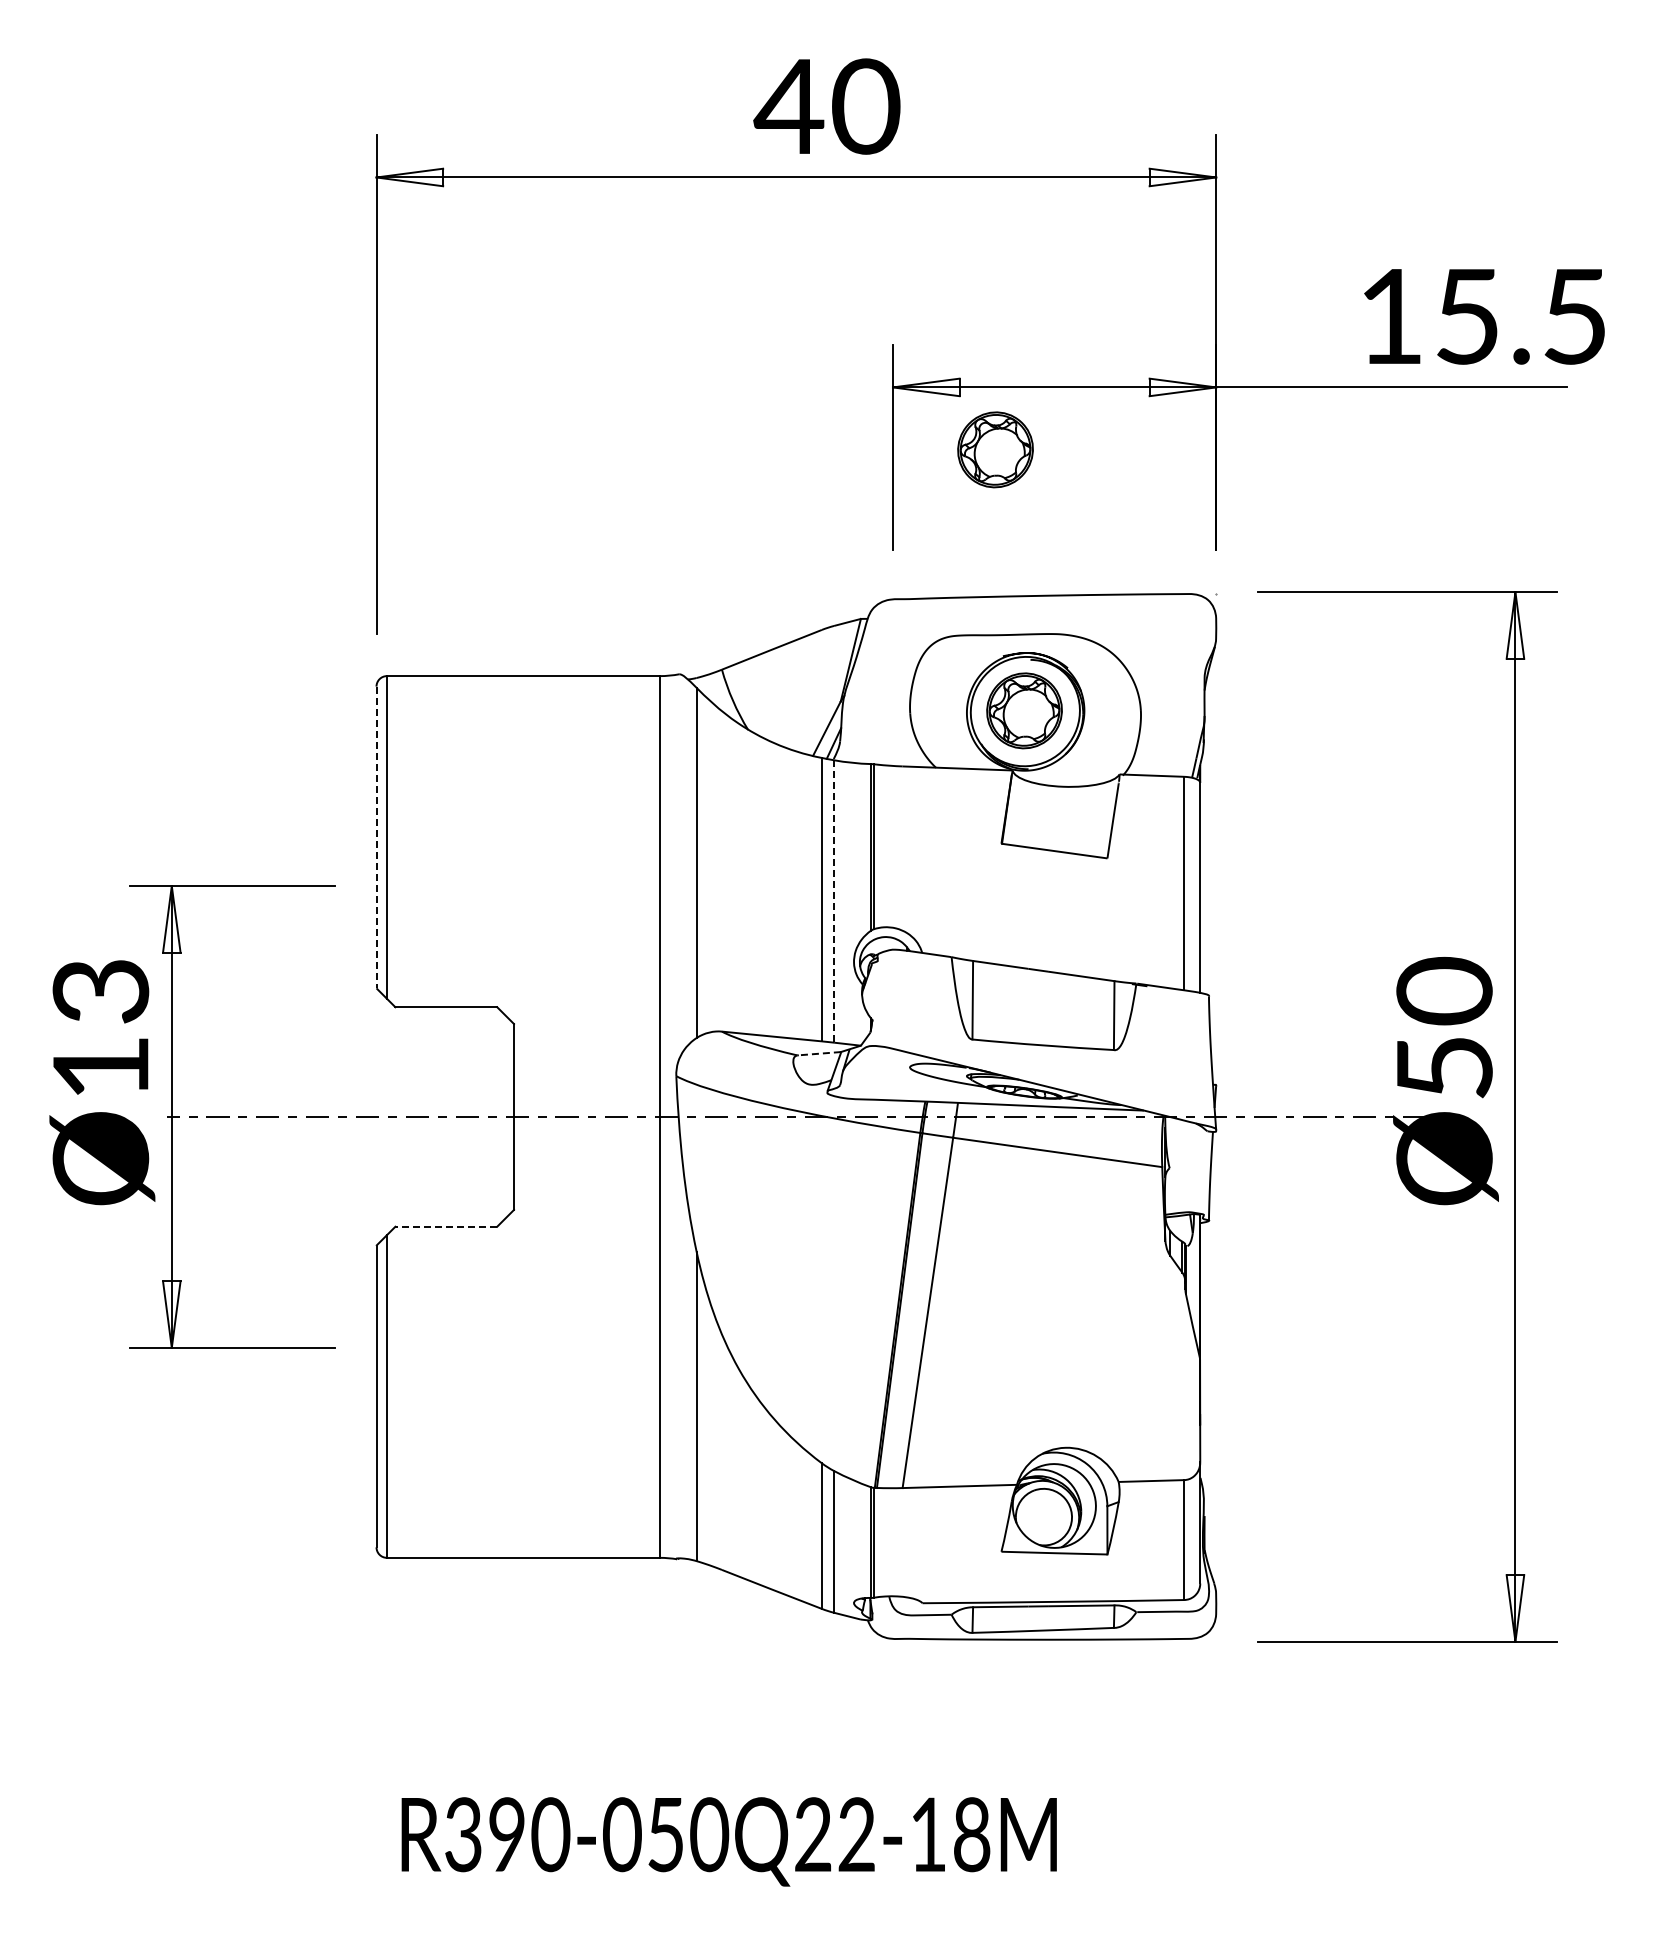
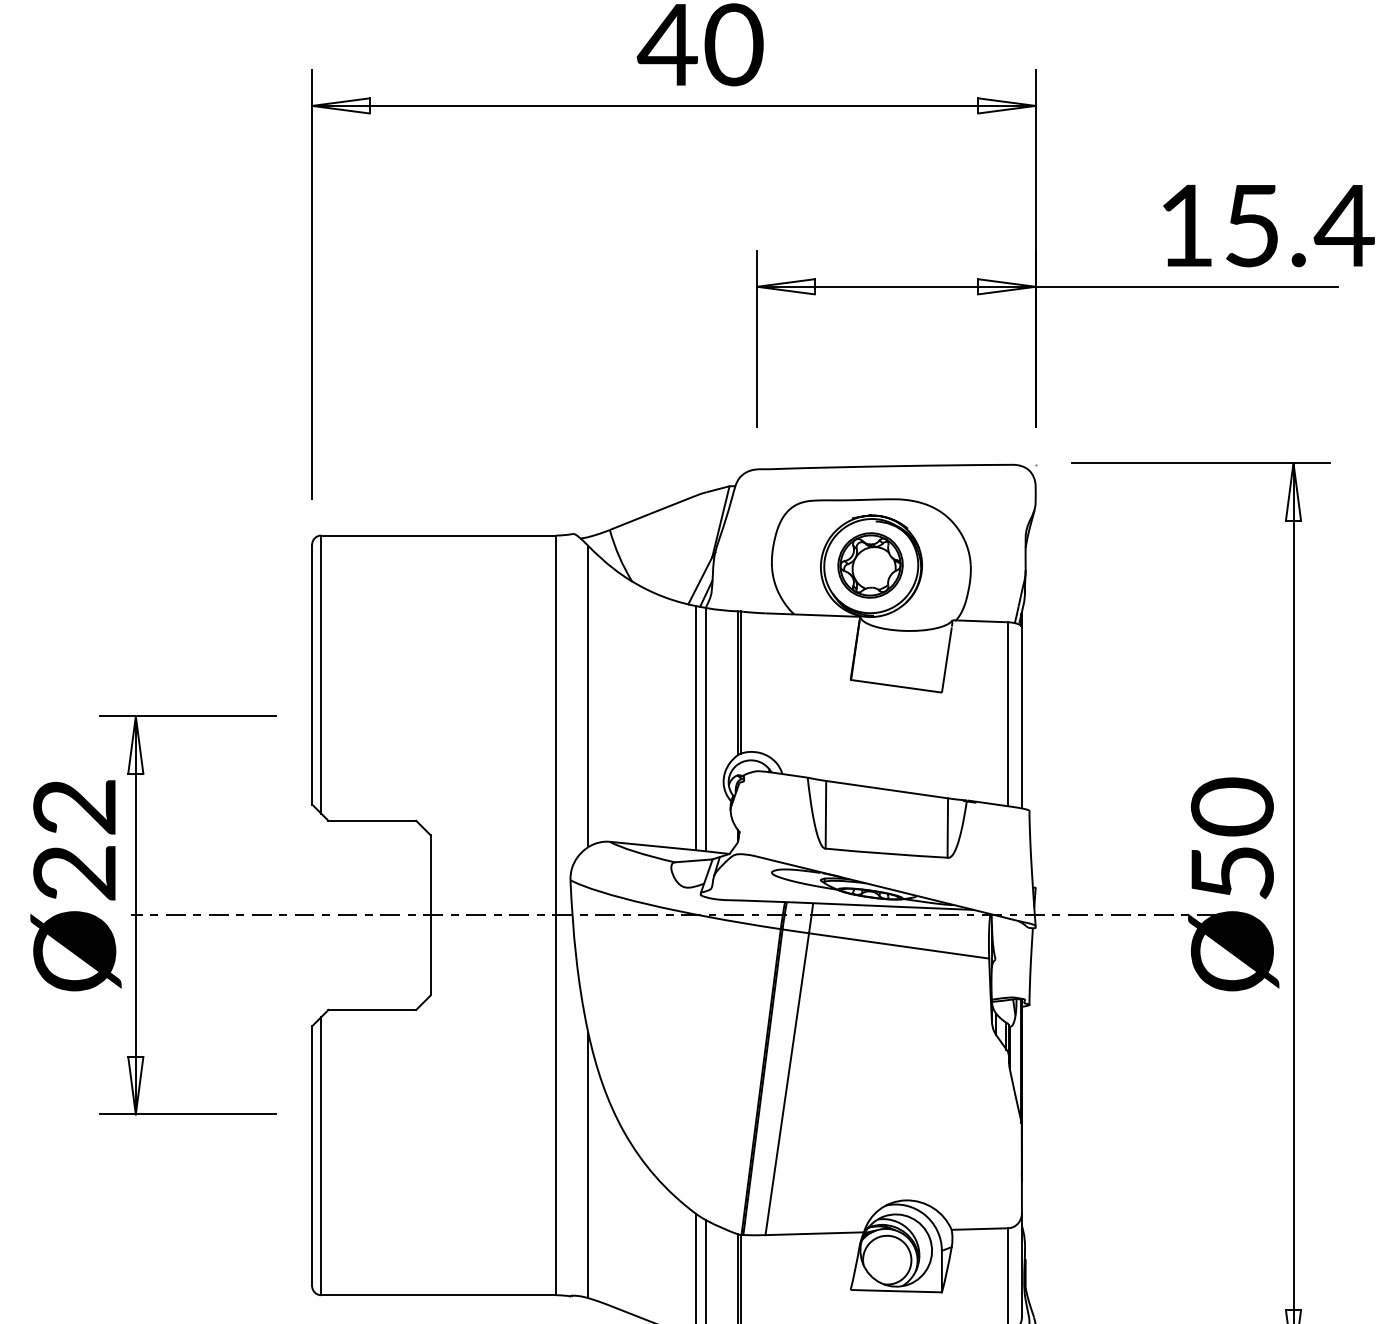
text: (1573, 316) -> (1343, 225), 15.5 -> 15.4
part: (995, 449) -> (845, 340), removed
line: (376, 837) -> (312, 674), dashed -> solid
line: (834, 901) -> (706, 729), dashed -> solid
text: (100, 1029) -> (74, 840), Ø13 -> Ø22
line: (819, 1053) -> (693, 860), dashed -> solid
line: (446, 1226) -> (372, 1009), dashed -> solid

